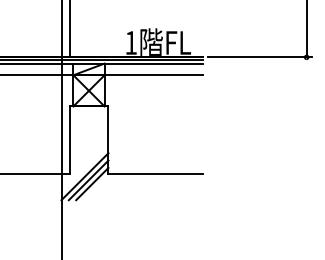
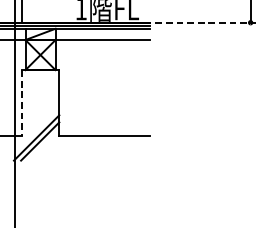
line: (259, 57) -> (205, 22), solid -> dashed
line: (69, 140) -> (21, 102), solid -> dashed
line: (92, 183) -> (43, 144), removed

